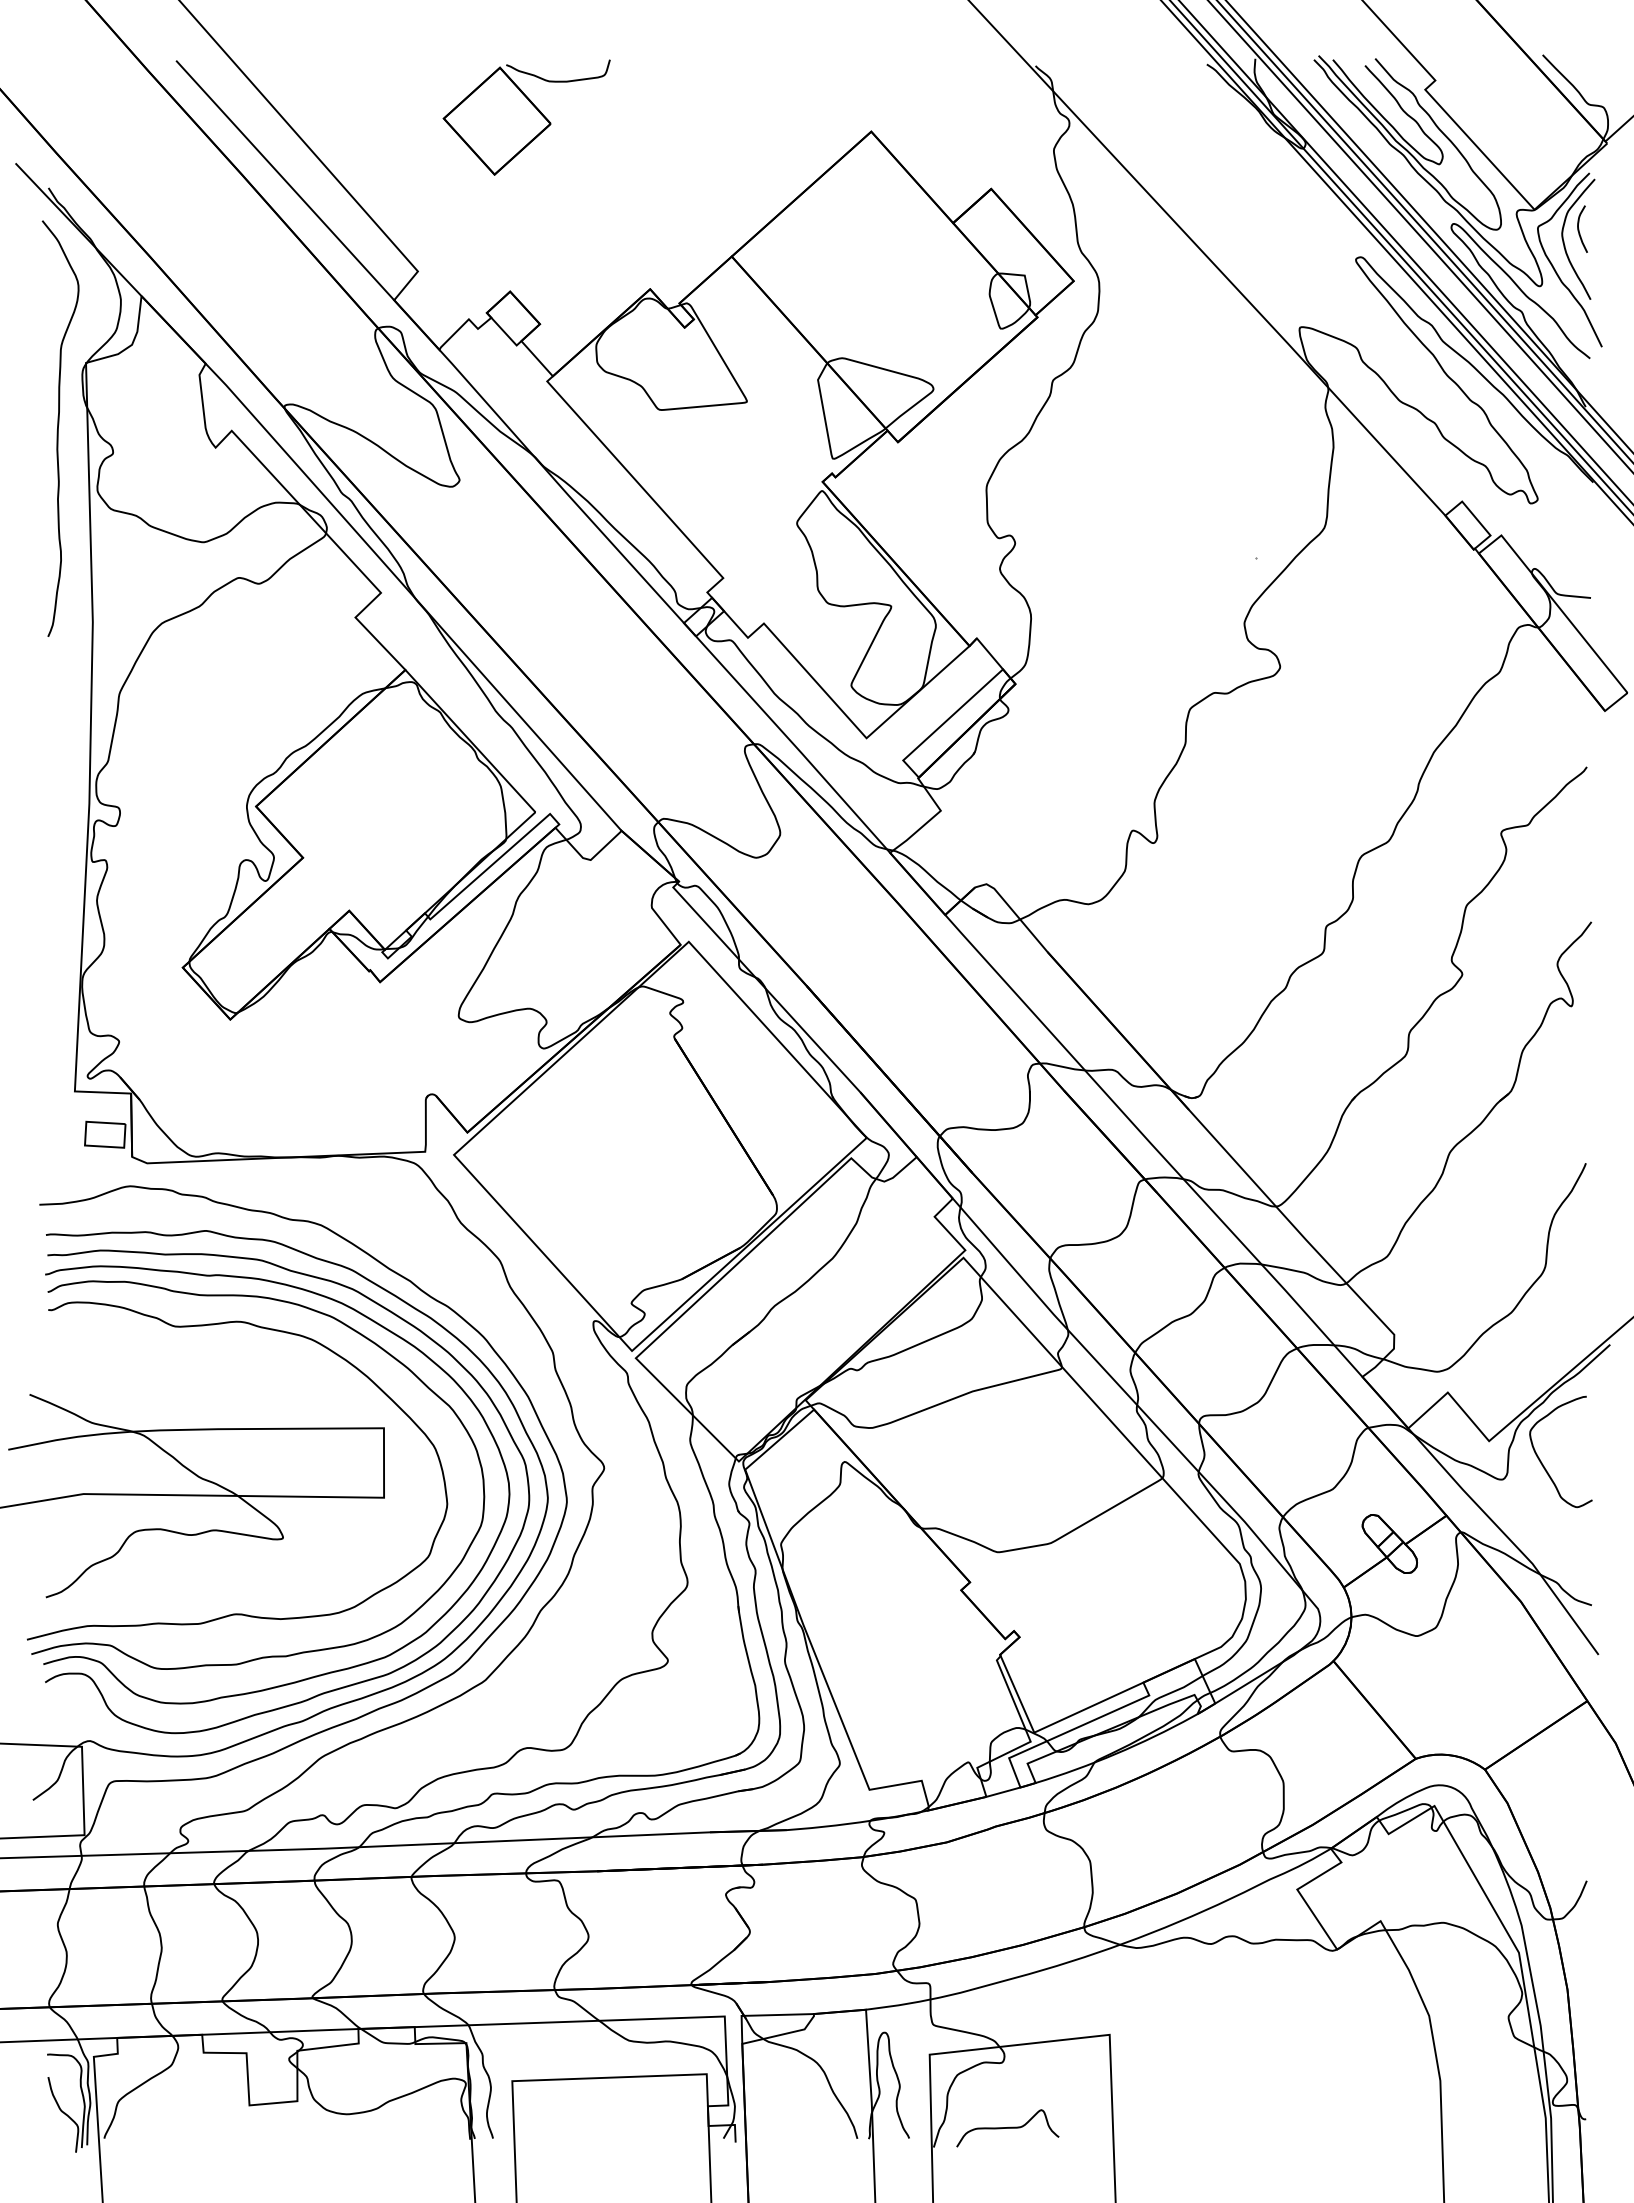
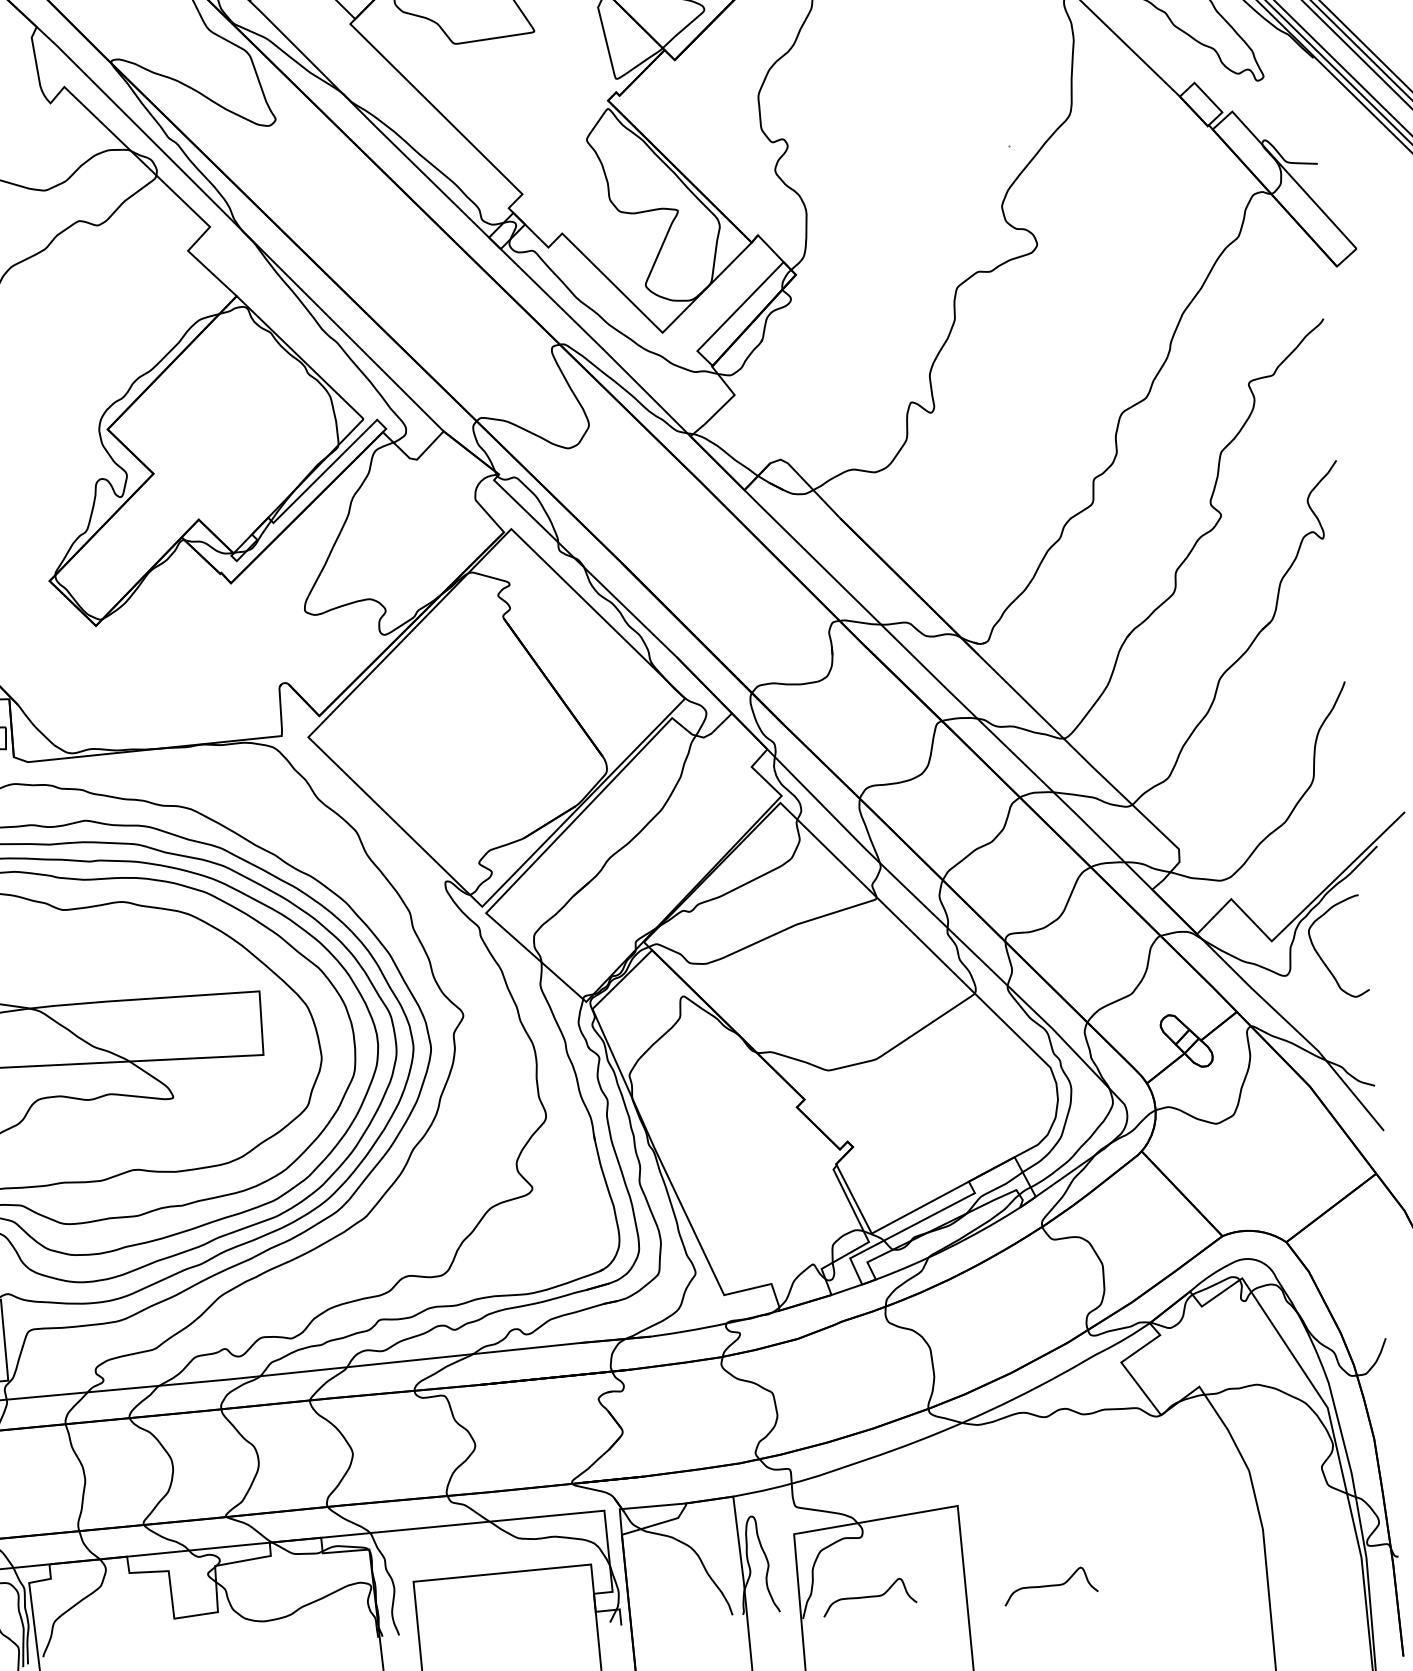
curve: (1205, 2128) -> (1050, 1586), added

